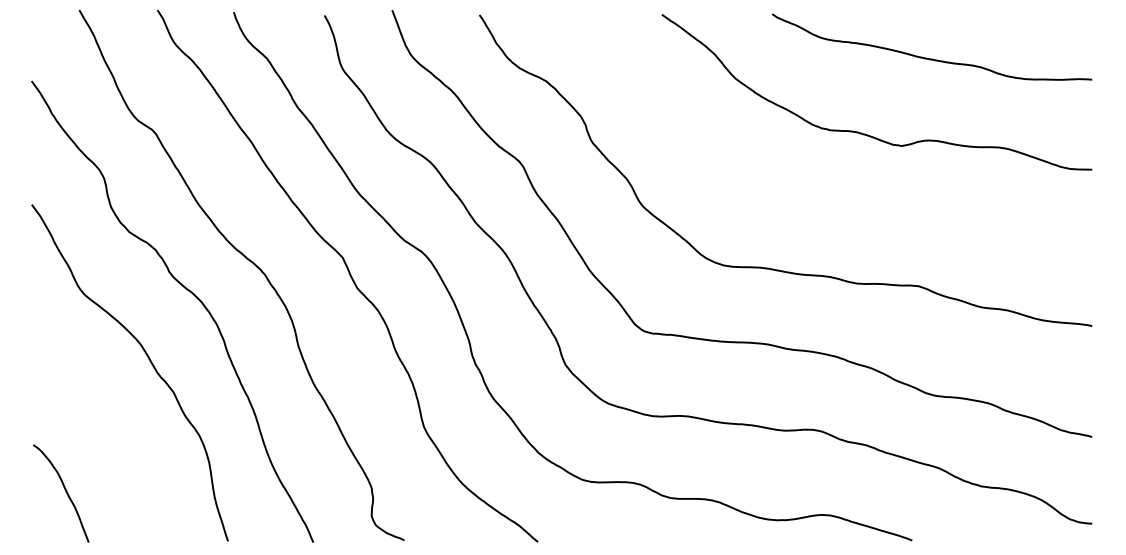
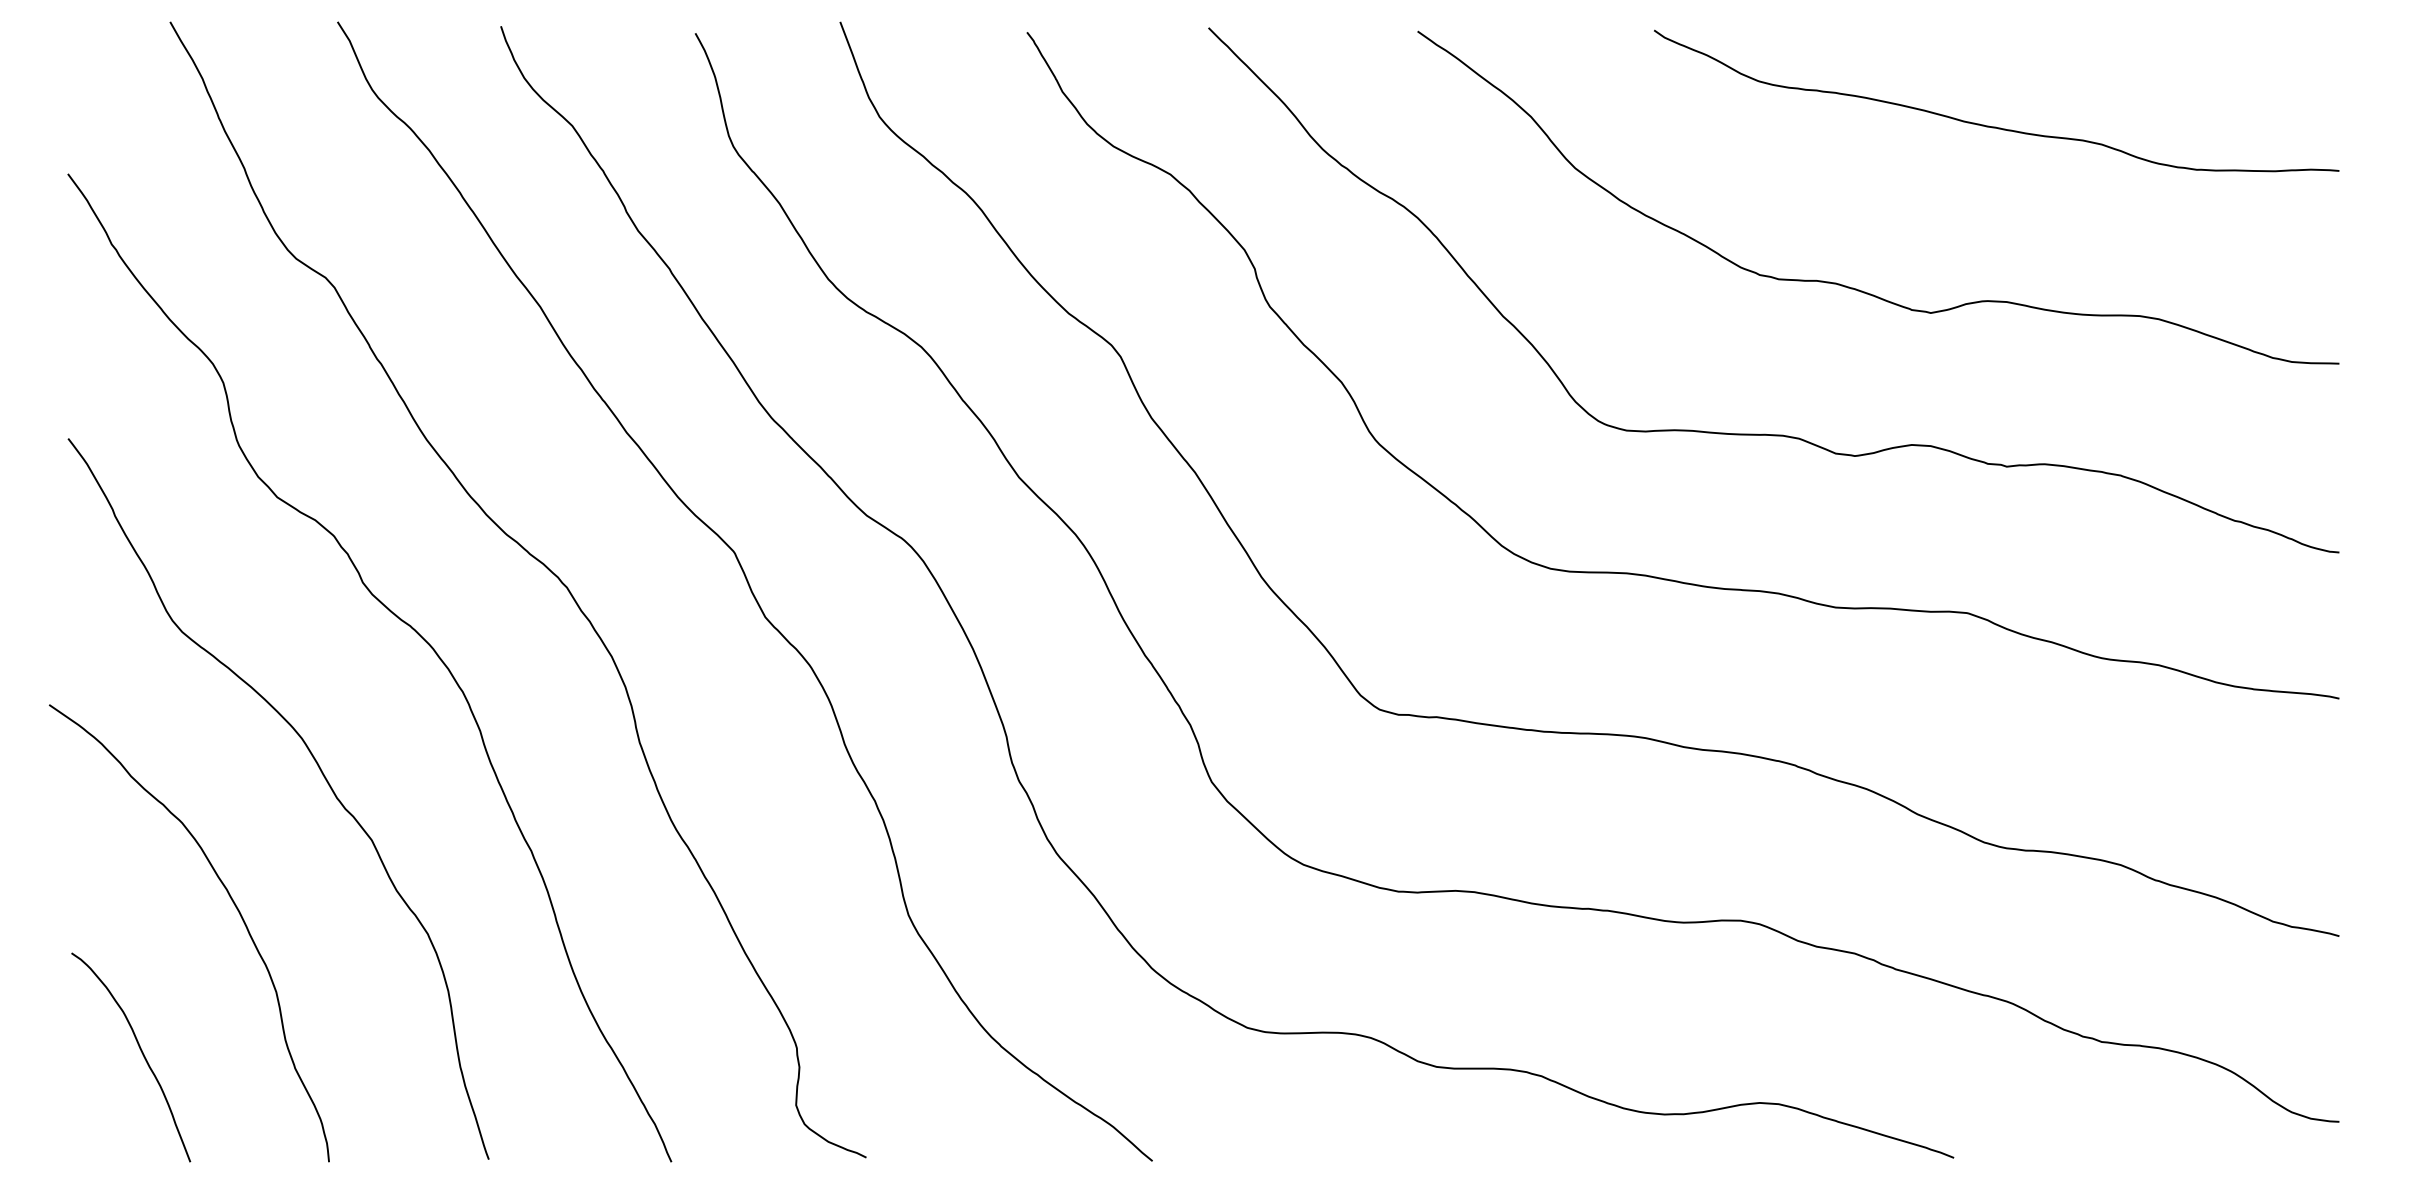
curve: (827, 202) -> (1772, 433), added
curve: (109, 424) -> (234, 909), added

